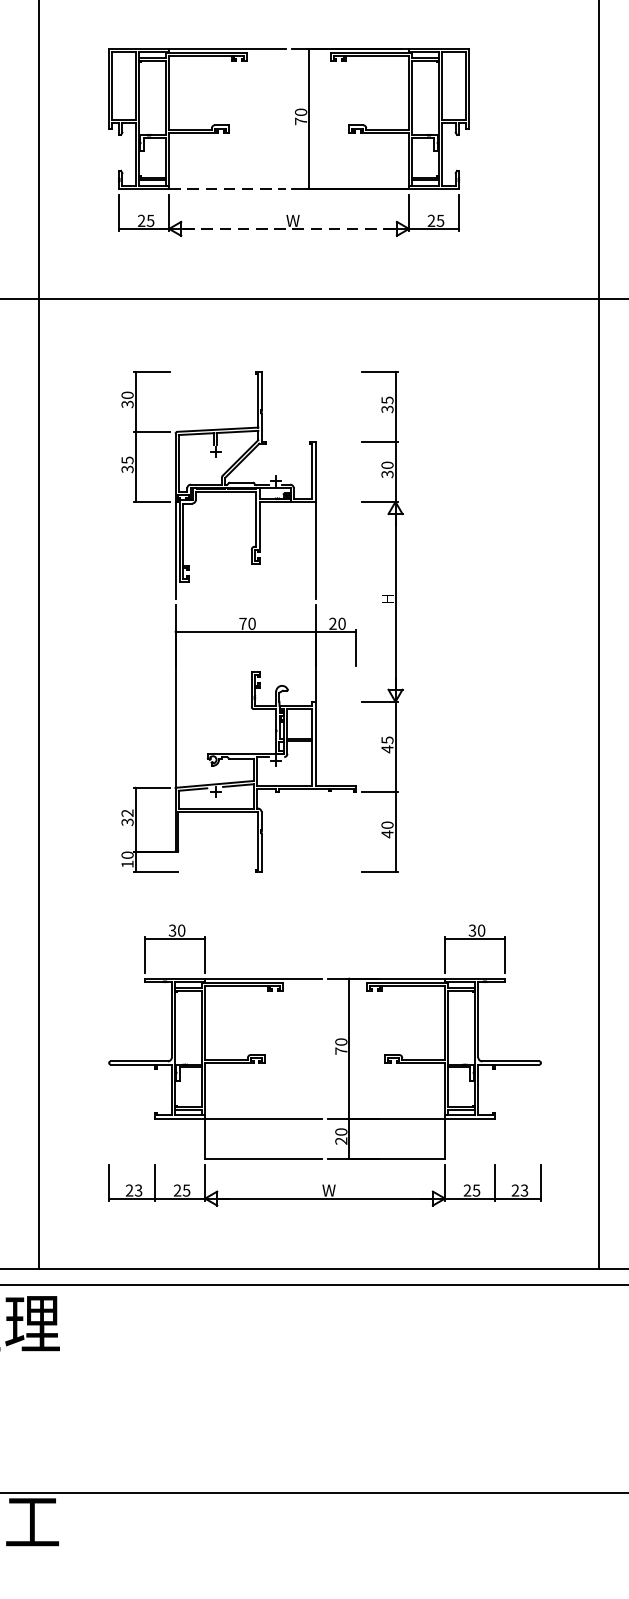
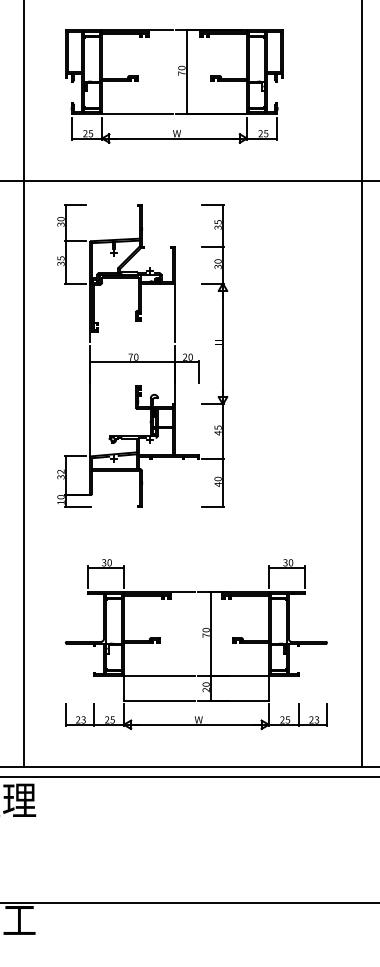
line: (227, 189) -> (137, 114), dashed -> solid
line: (290, 228) -> (175, 138), dashed -> solid
part: (262, 620) -> (142, 355), moved

